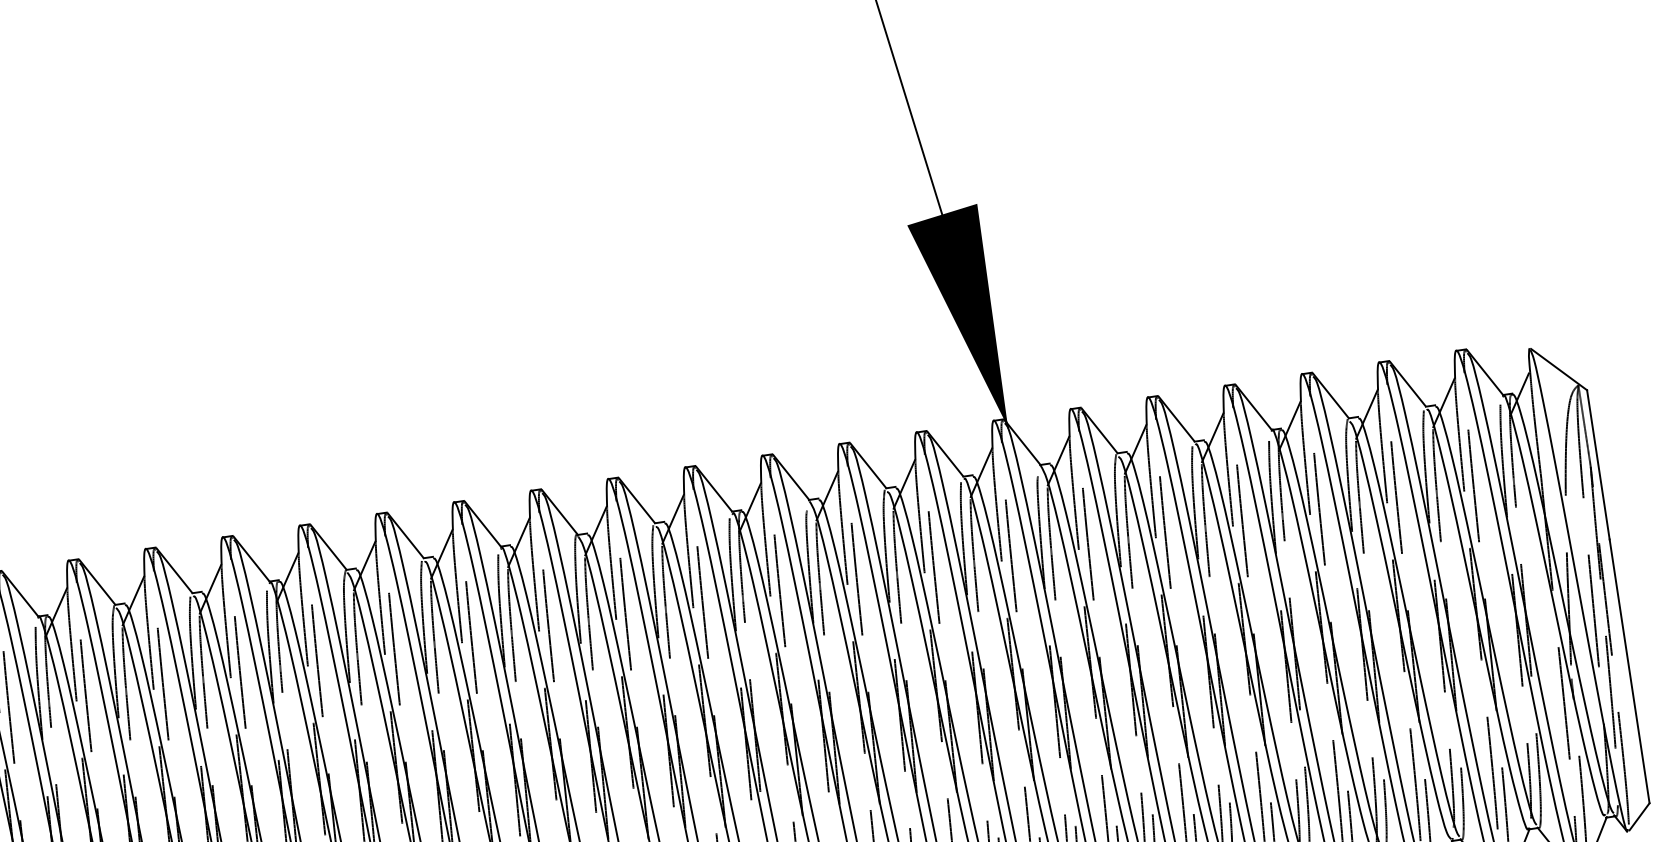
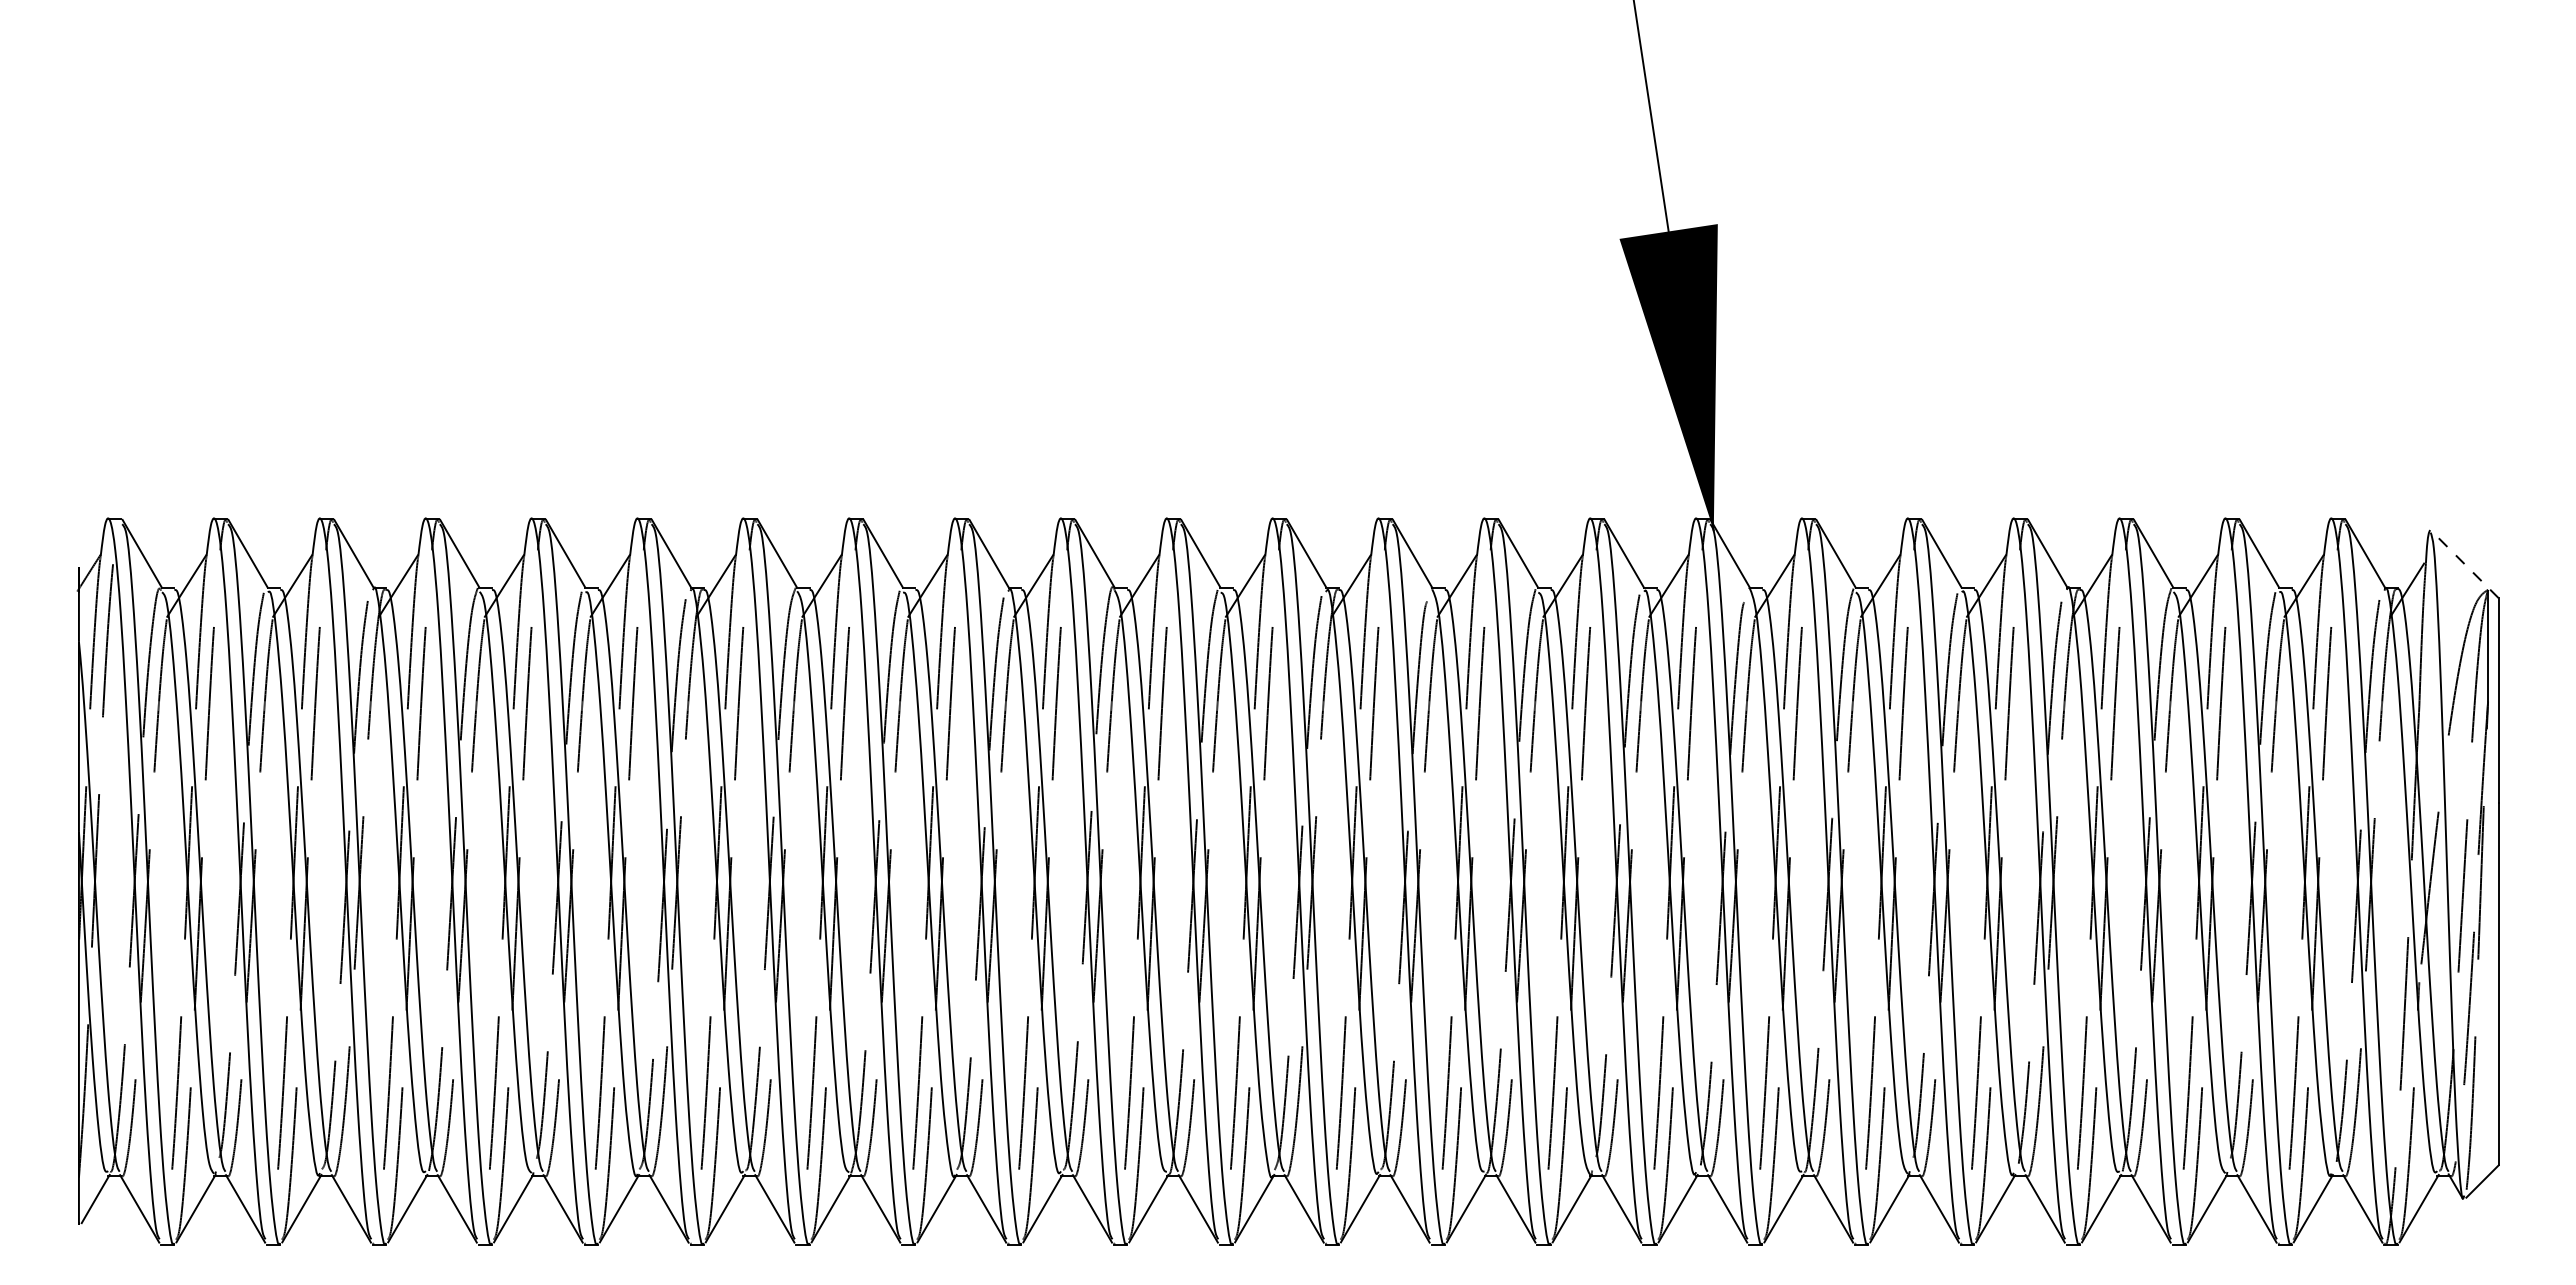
line: (1558, 369) -> (2464, 564), solid -> dashed

